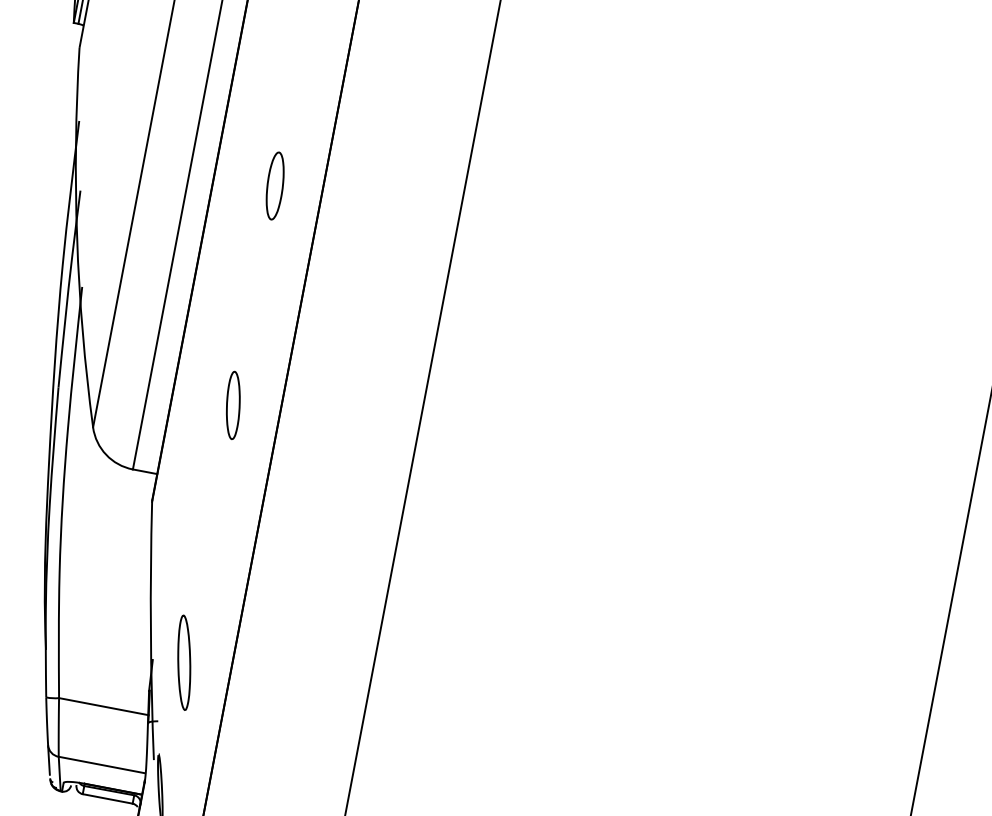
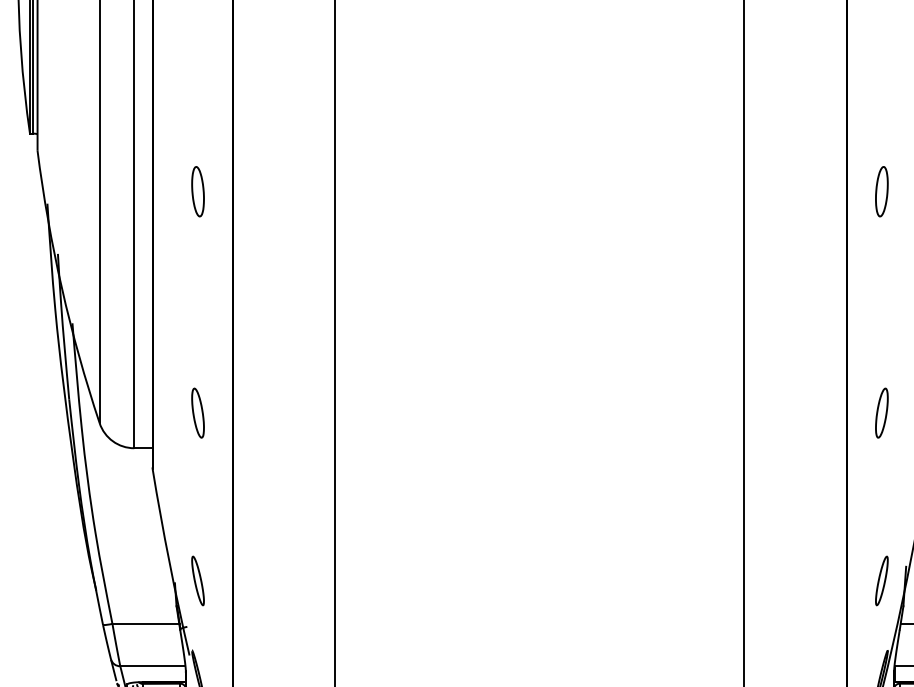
part: (274, 185) -> (197, 191), moved
part: (232, 404) -> (197, 412), moved
part: (183, 662) -> (197, 580), size x0.71

